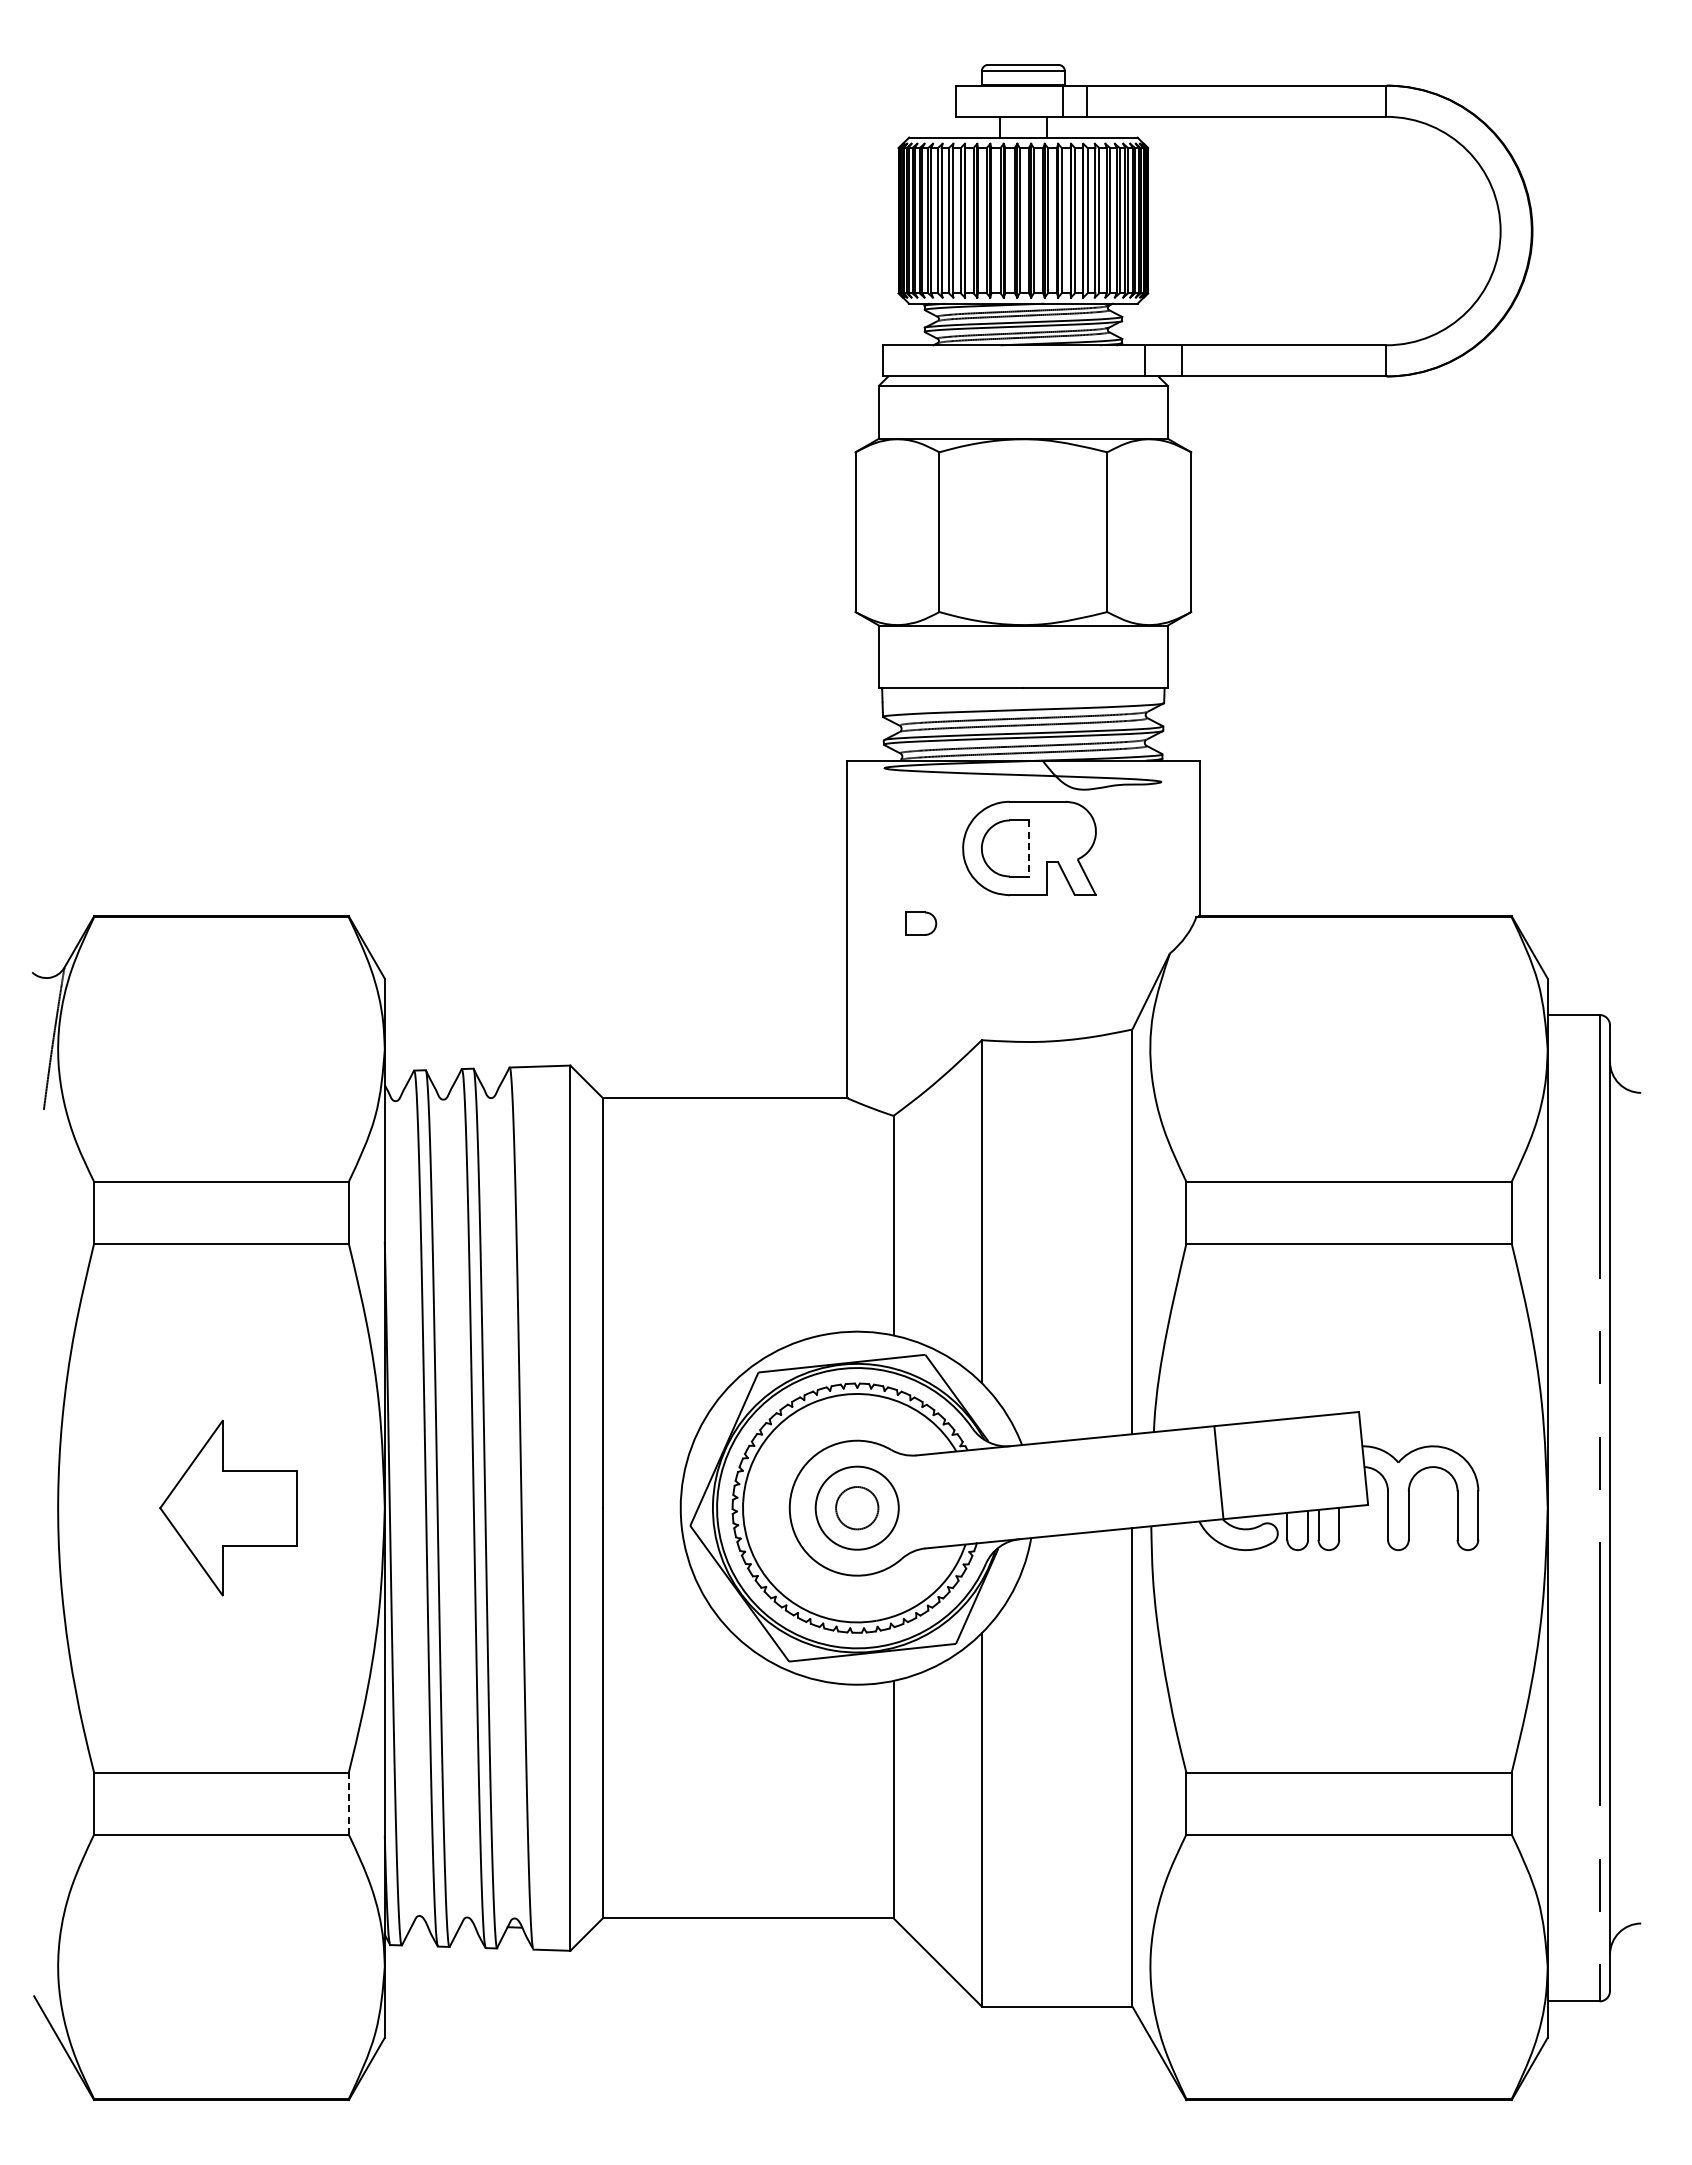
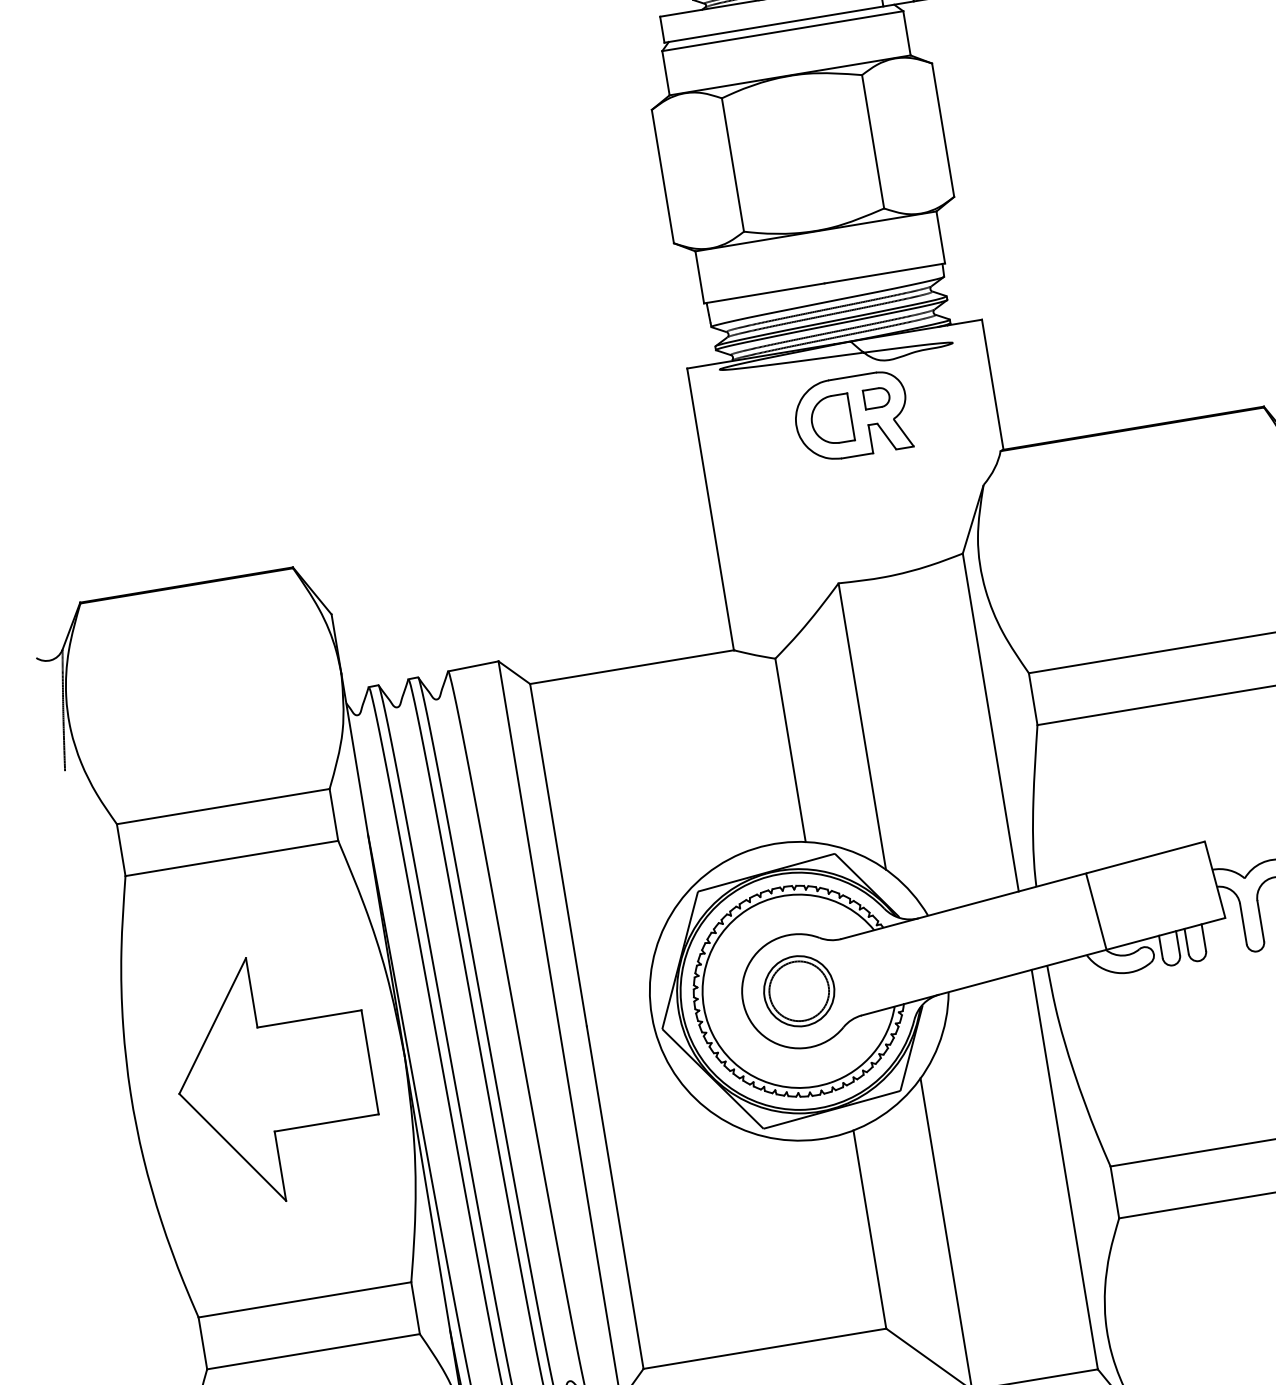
line: (1028, 849) -> (851, 417), dashed -> solid
part: (921, 923) -> (877, 397), moved
part: (228, 1507) -> (274, 1077), size x1.67
circle: (856, 1507) -> (798, 990), size x1.67
line: (348, 1803) -> (415, 1308), dashed -> solid

